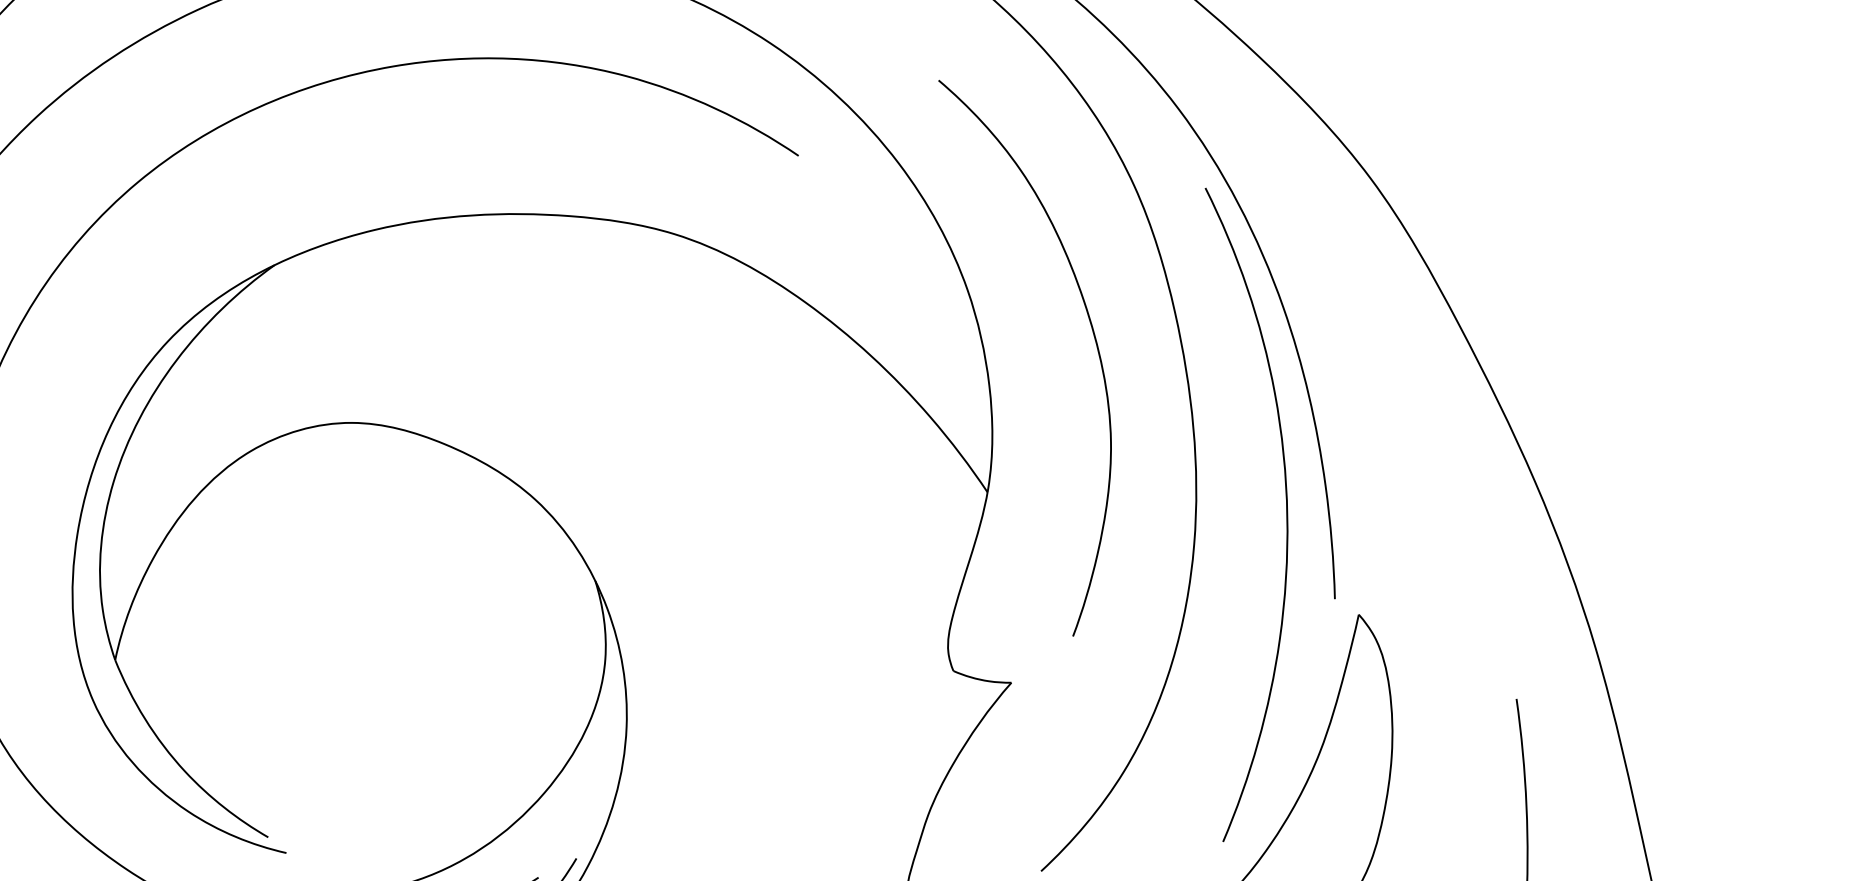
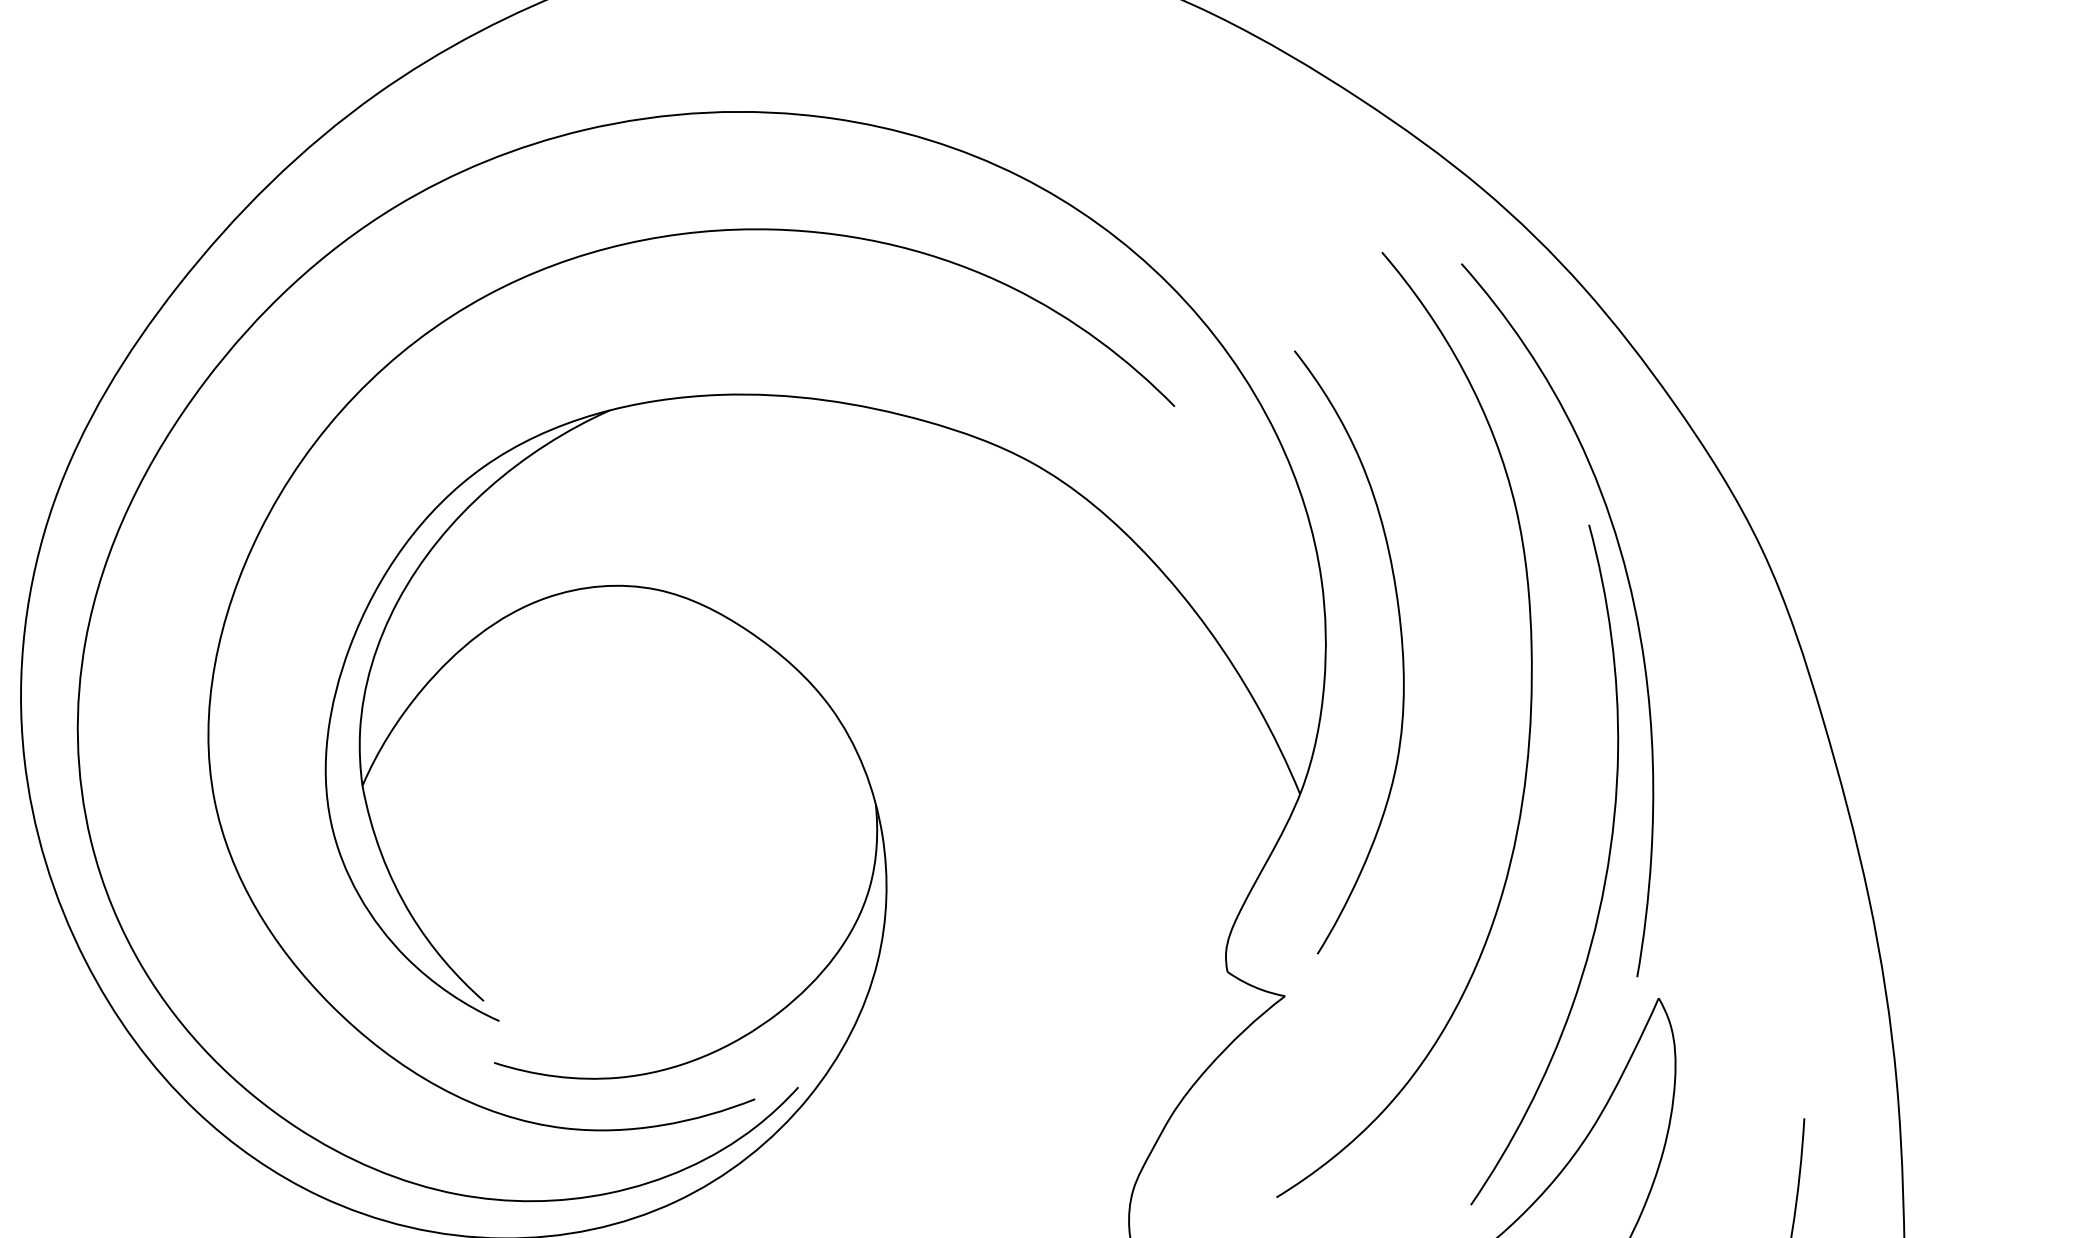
curve: (1094, 339) -> (1401, 651), moved

